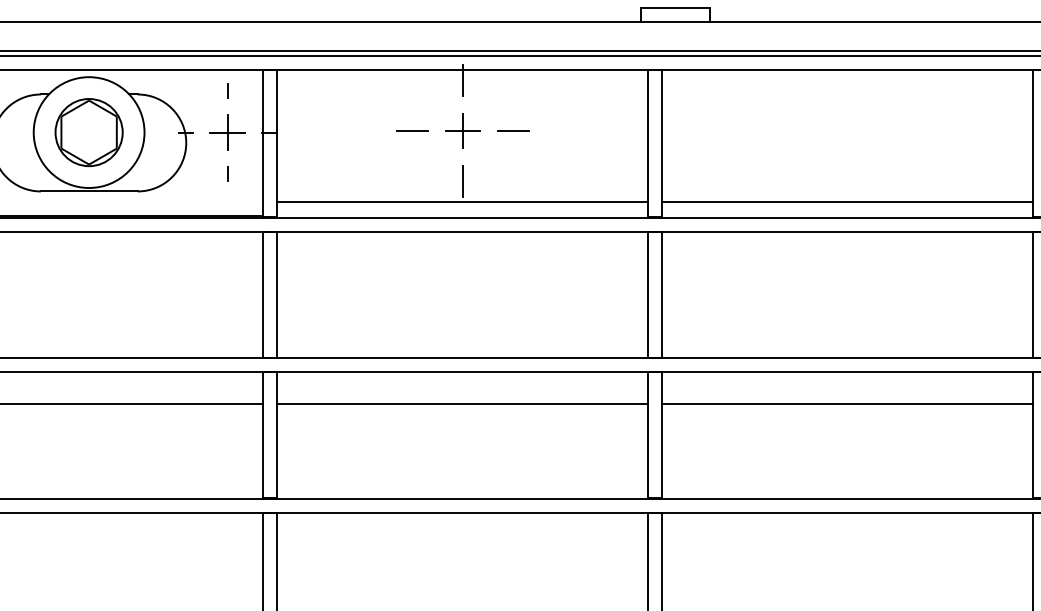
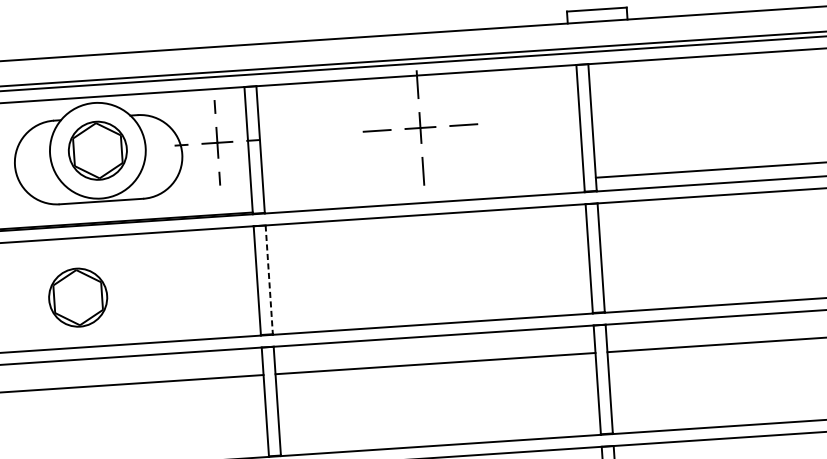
line: (461, 201) -> (423, 188), removed
line: (276, 295) -> (268, 280), solid -> dashed
part: (54, 300) -> (77, 297), added

